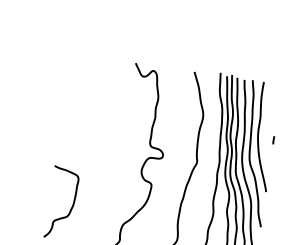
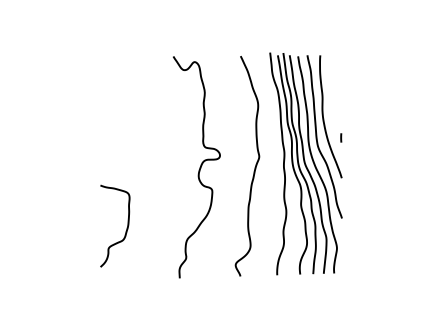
curve: (273, 139) -> (341, 137), moved

